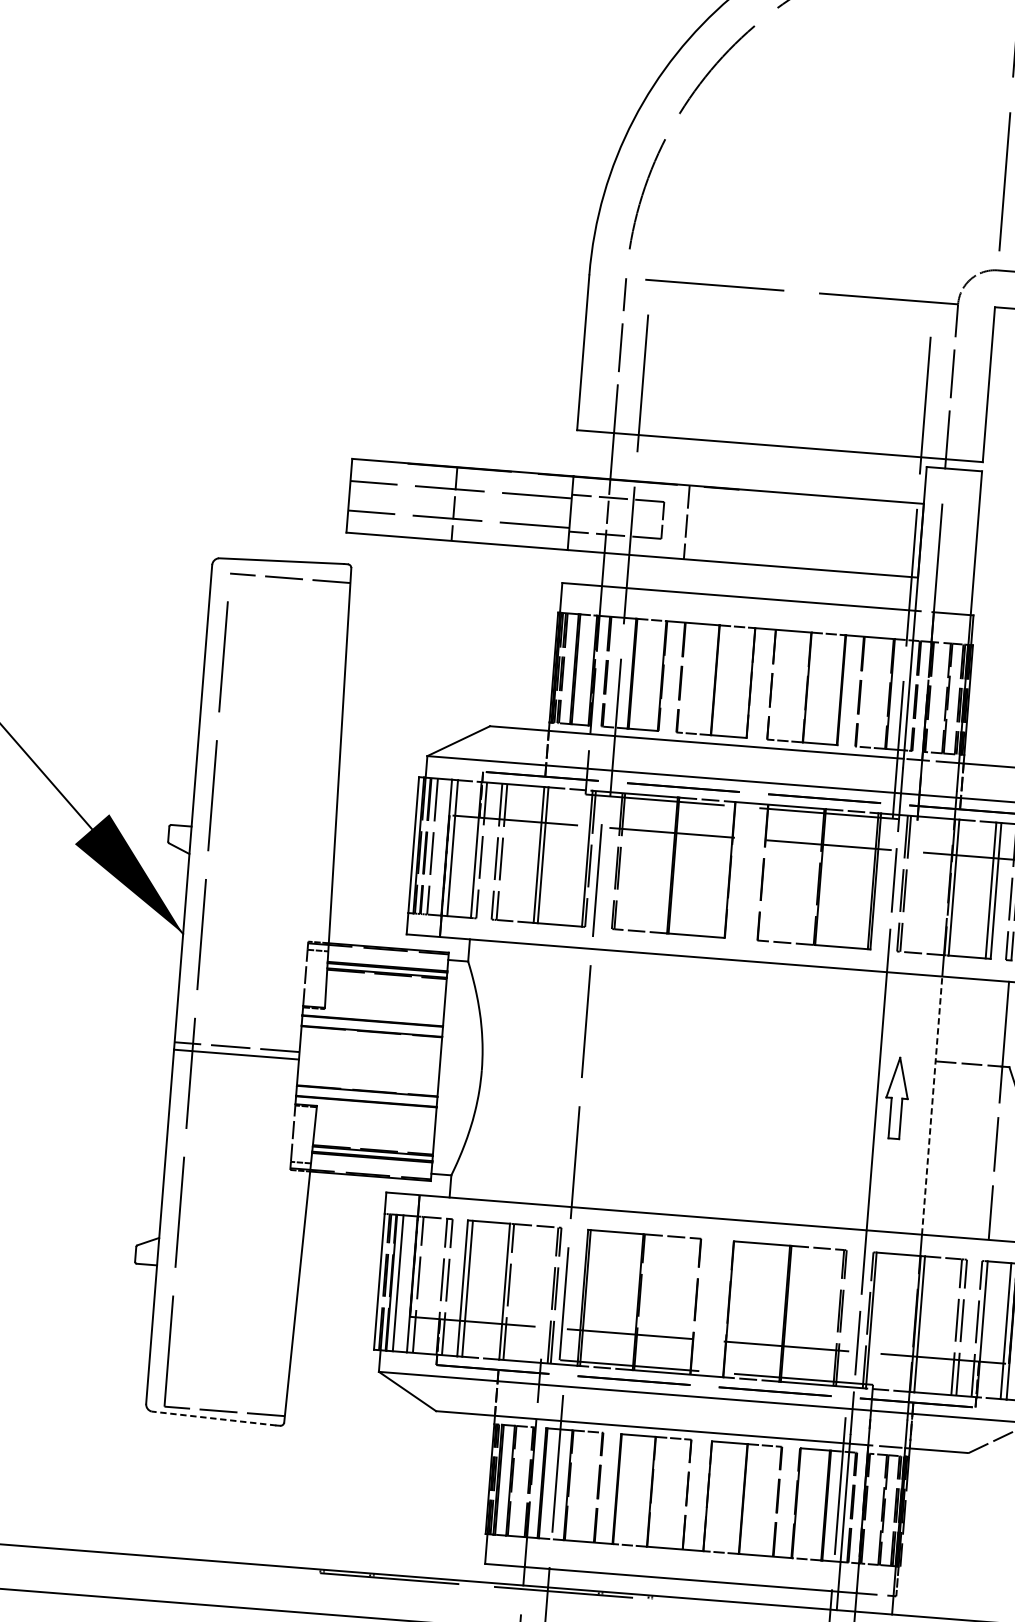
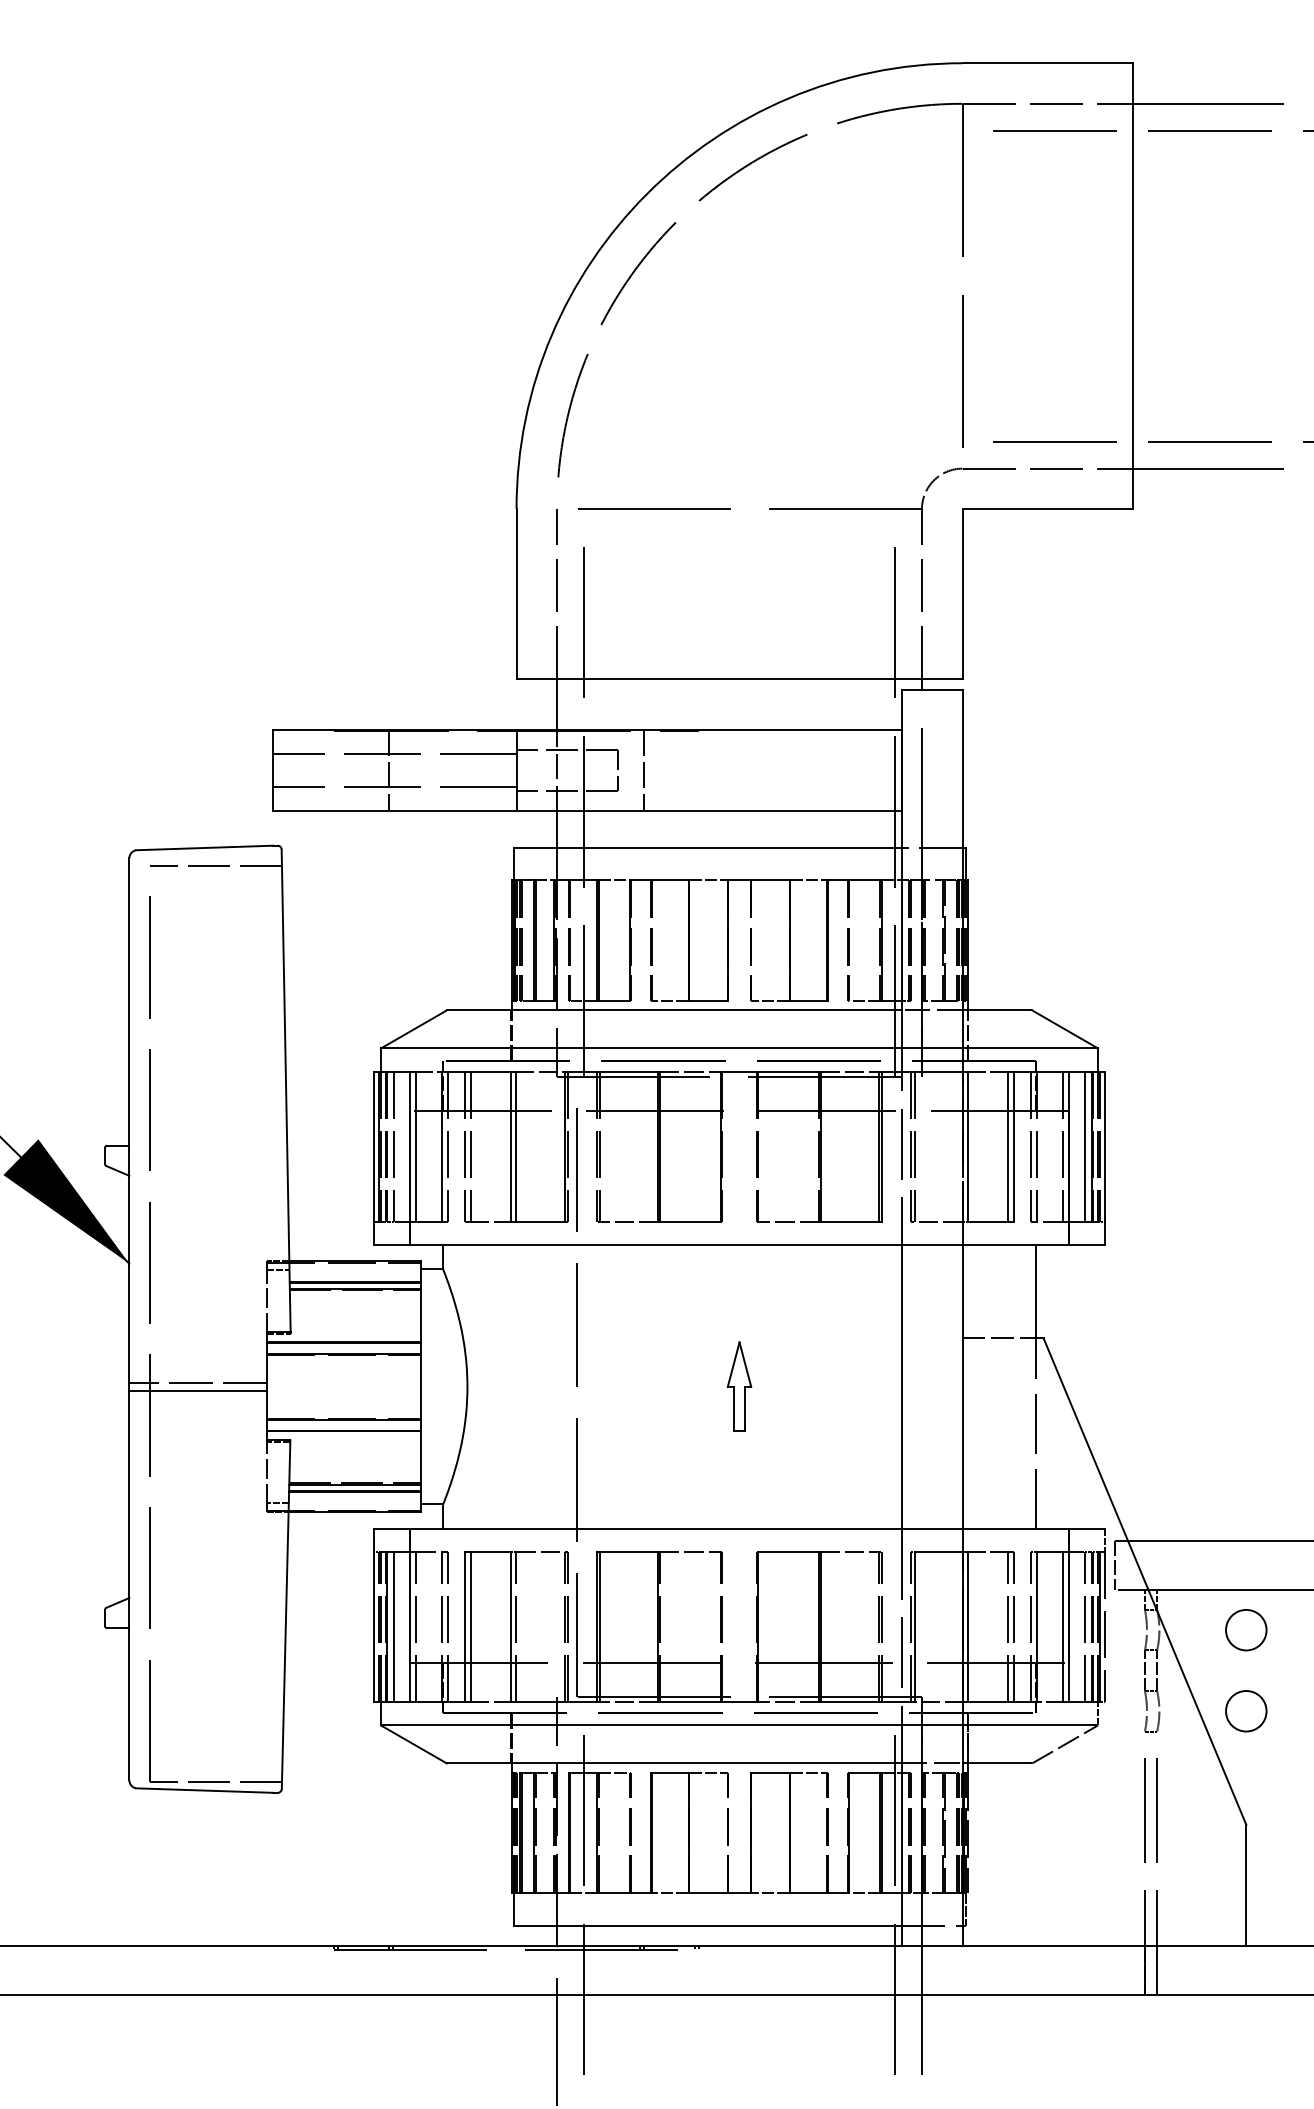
part: (897, 1097) -> (739, 1386), moved
line: (932, 1105) -> (962, 1386), dashed -> solid
line: (213, 1418) -> (204, 1790), dashed -> solid

